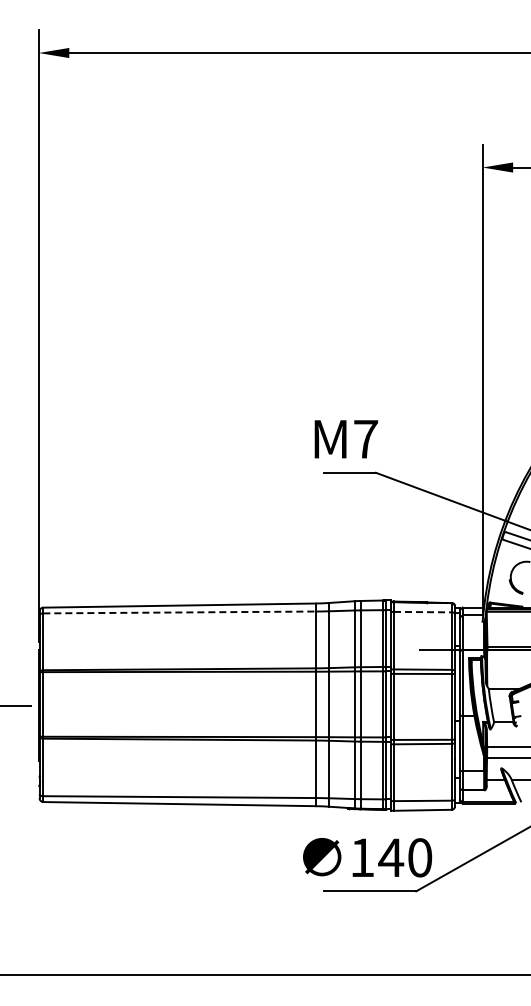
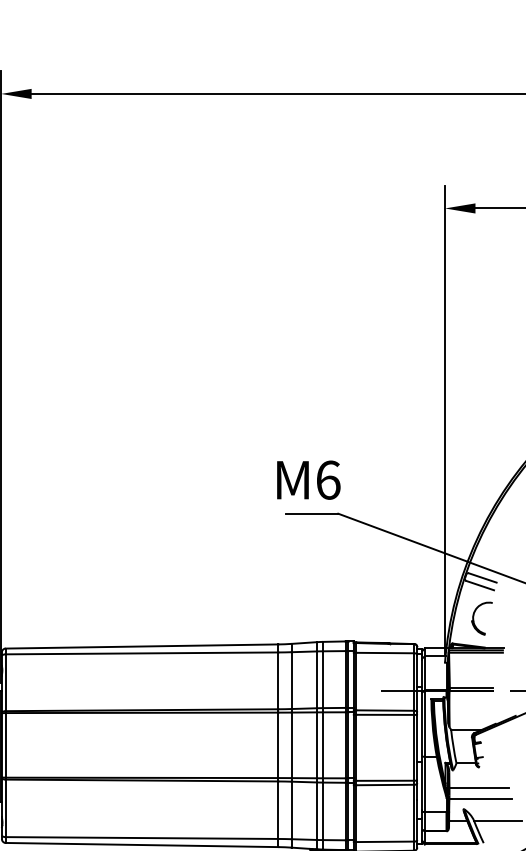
text: (366, 438) -> (328, 479), M7 -> M6
line: (180, 612) -> (142, 653), dashed -> solid
line: (422, 612) -> (384, 653), dashed -> solid

